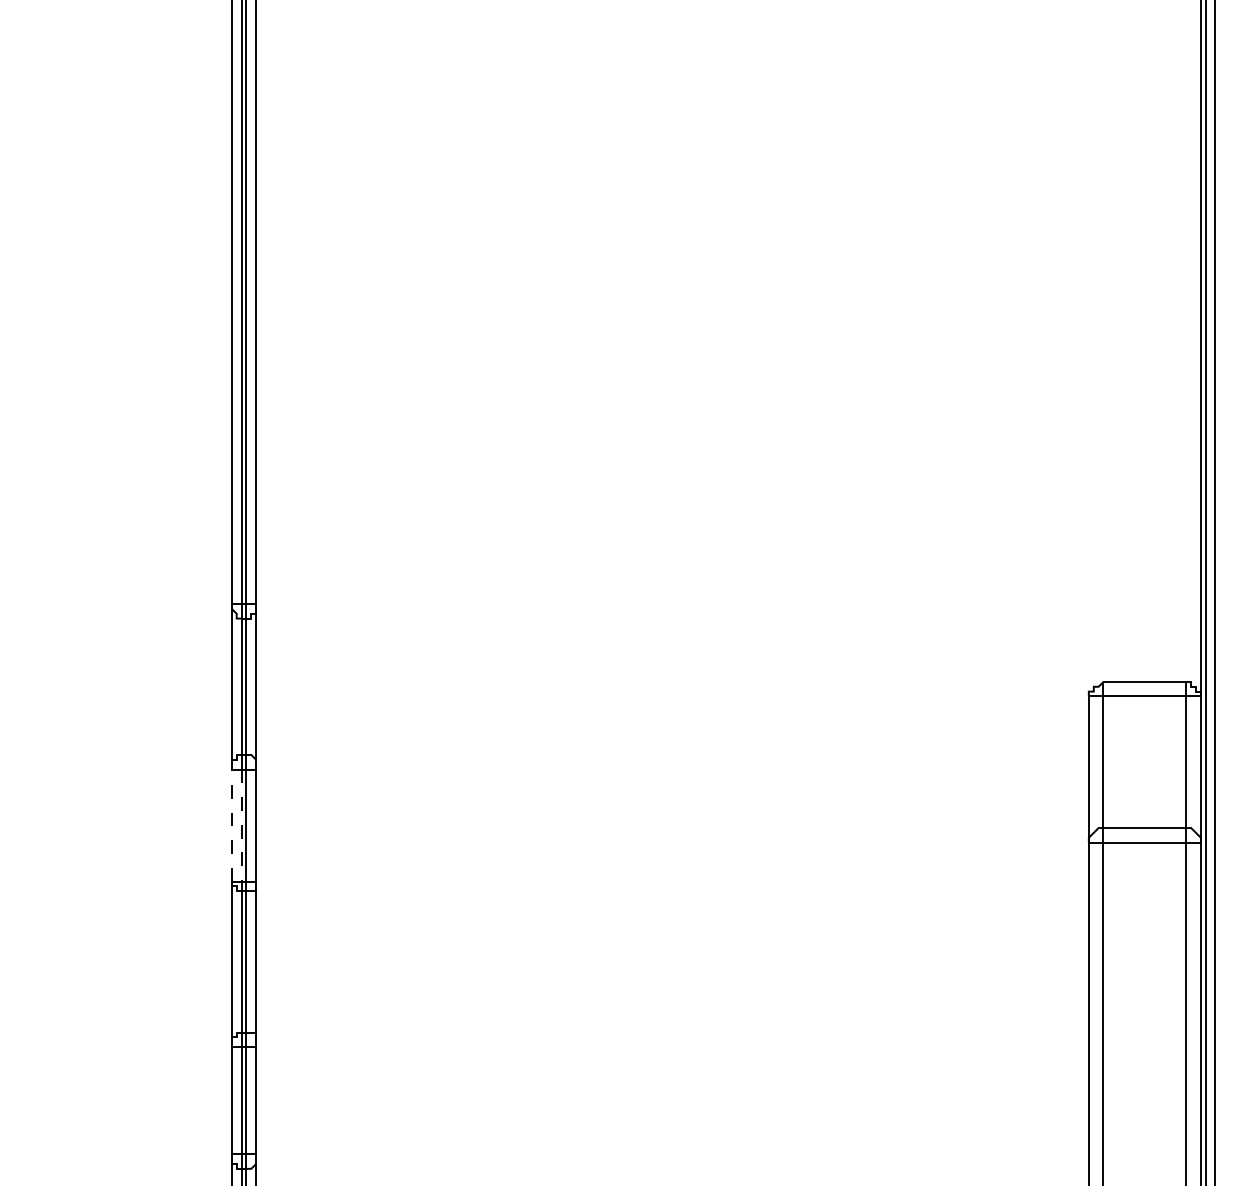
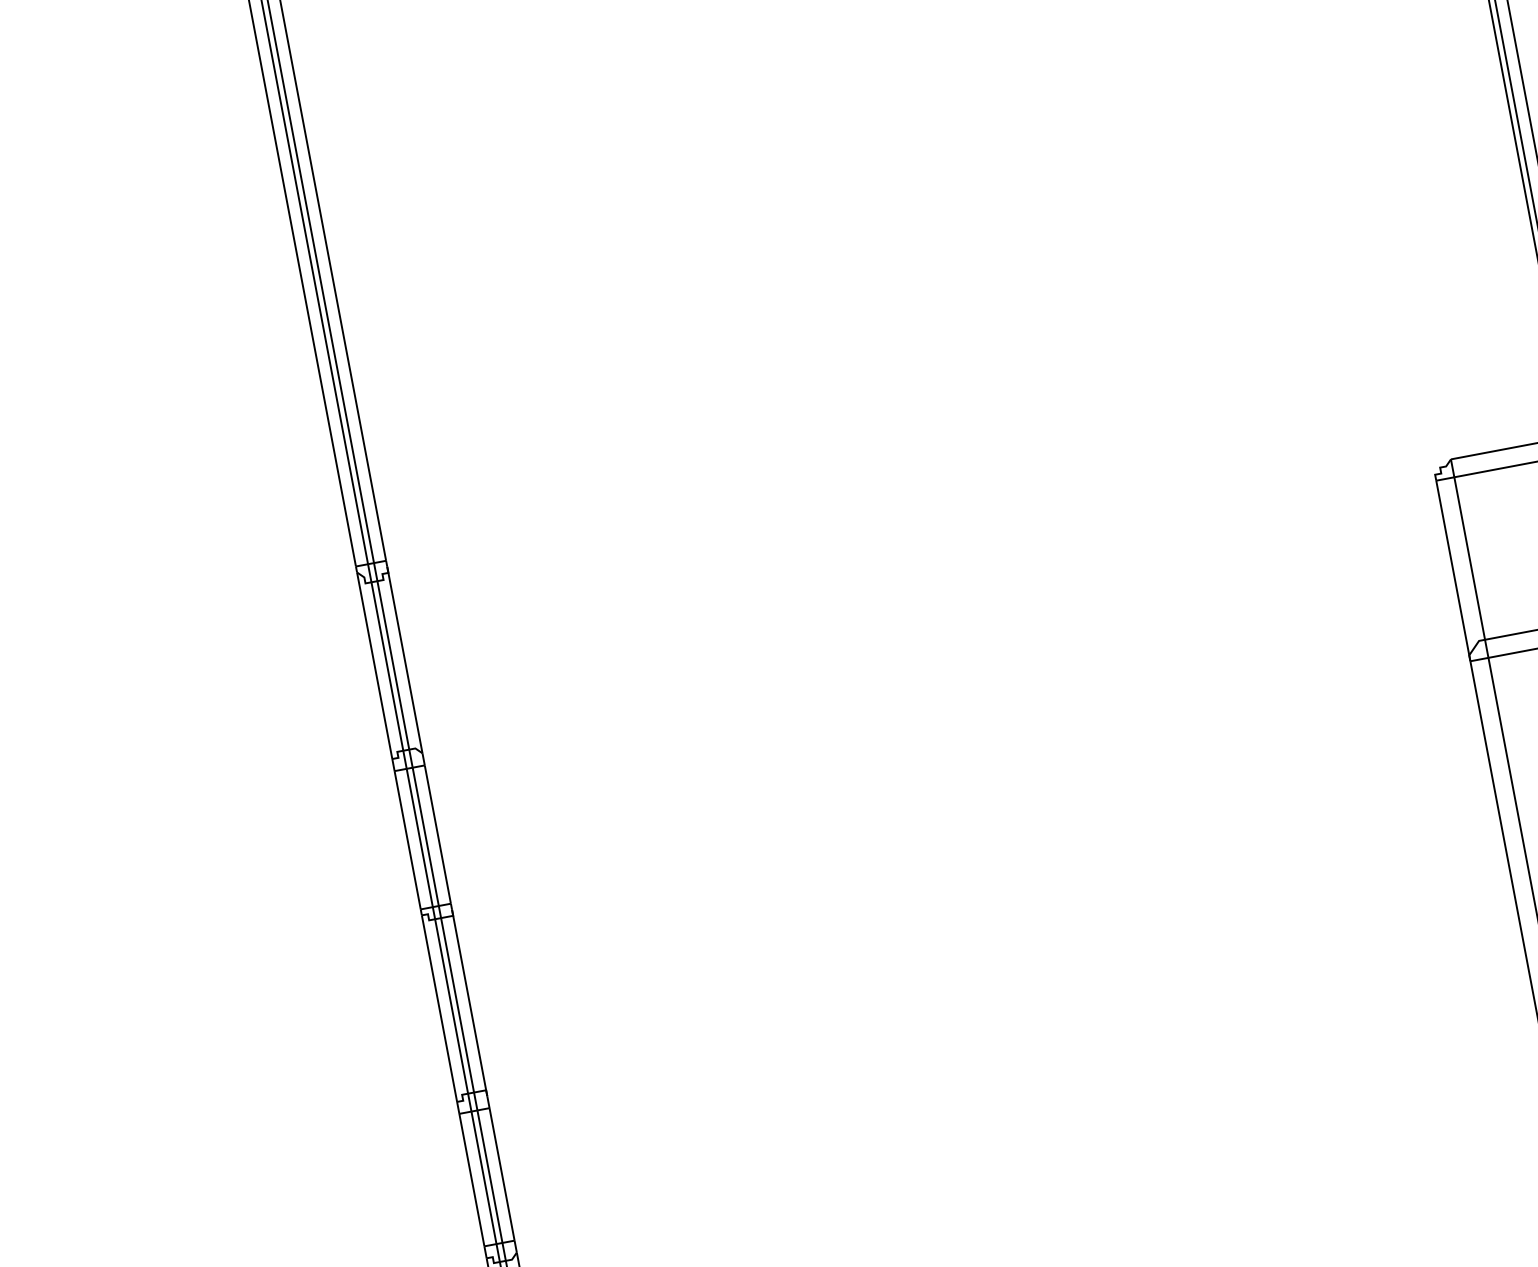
line: (231, 825) -> (407, 840), dashed -> solid
line: (241, 825) -> (419, 837), dashed -> solid

